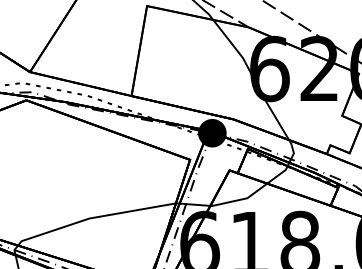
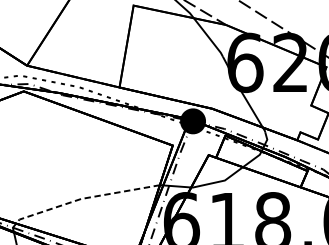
line: (93, 217) -> (84, 198), solid -> dashed

